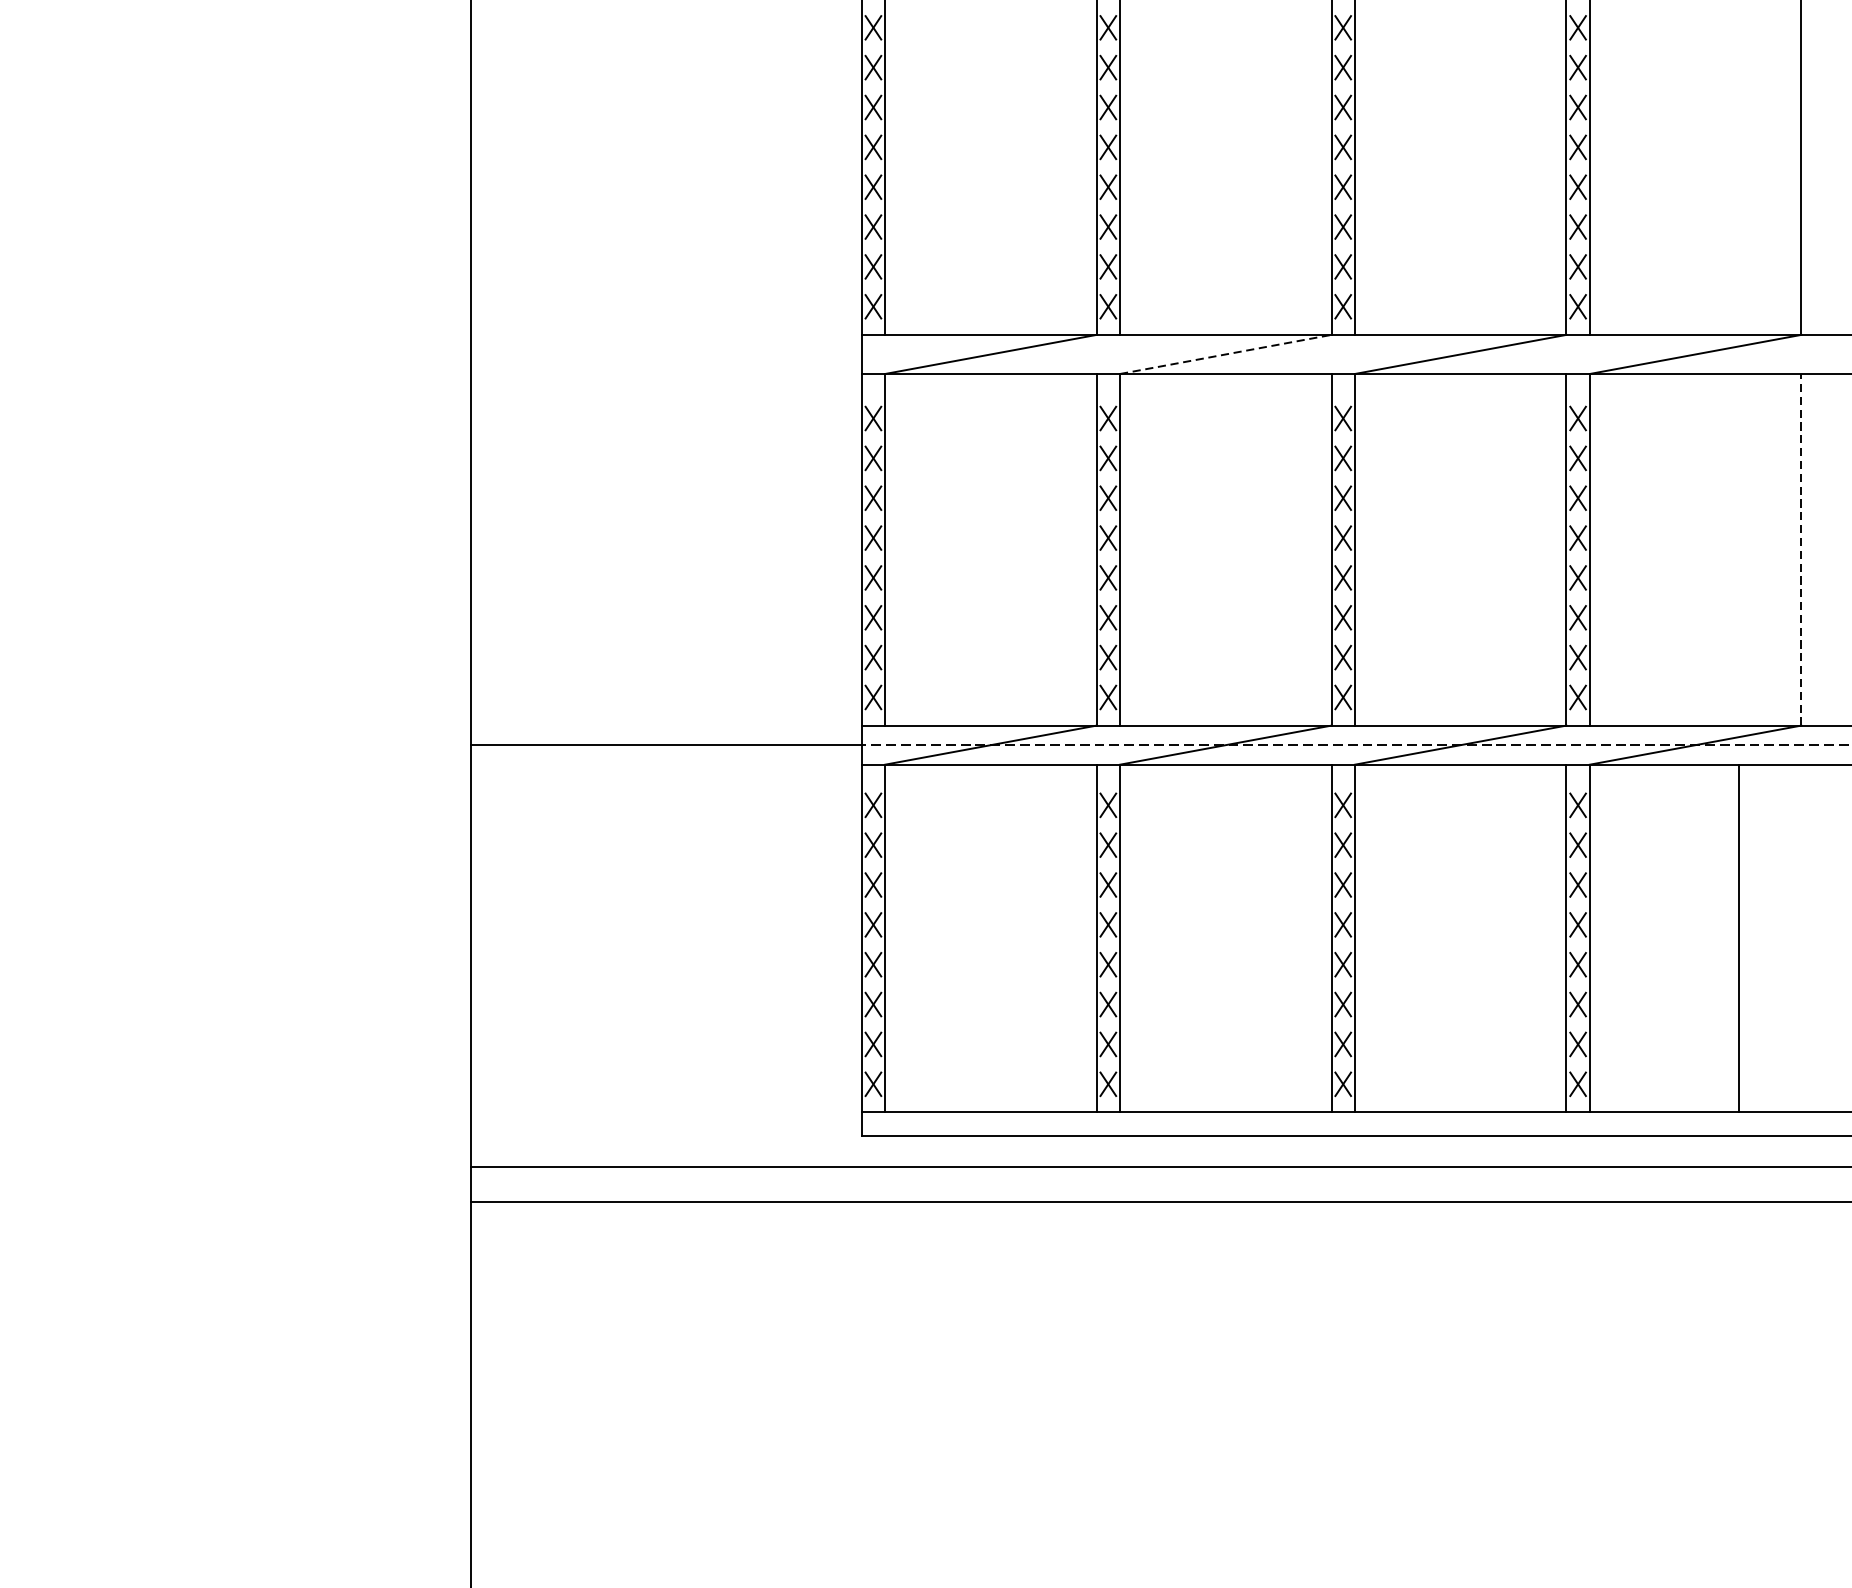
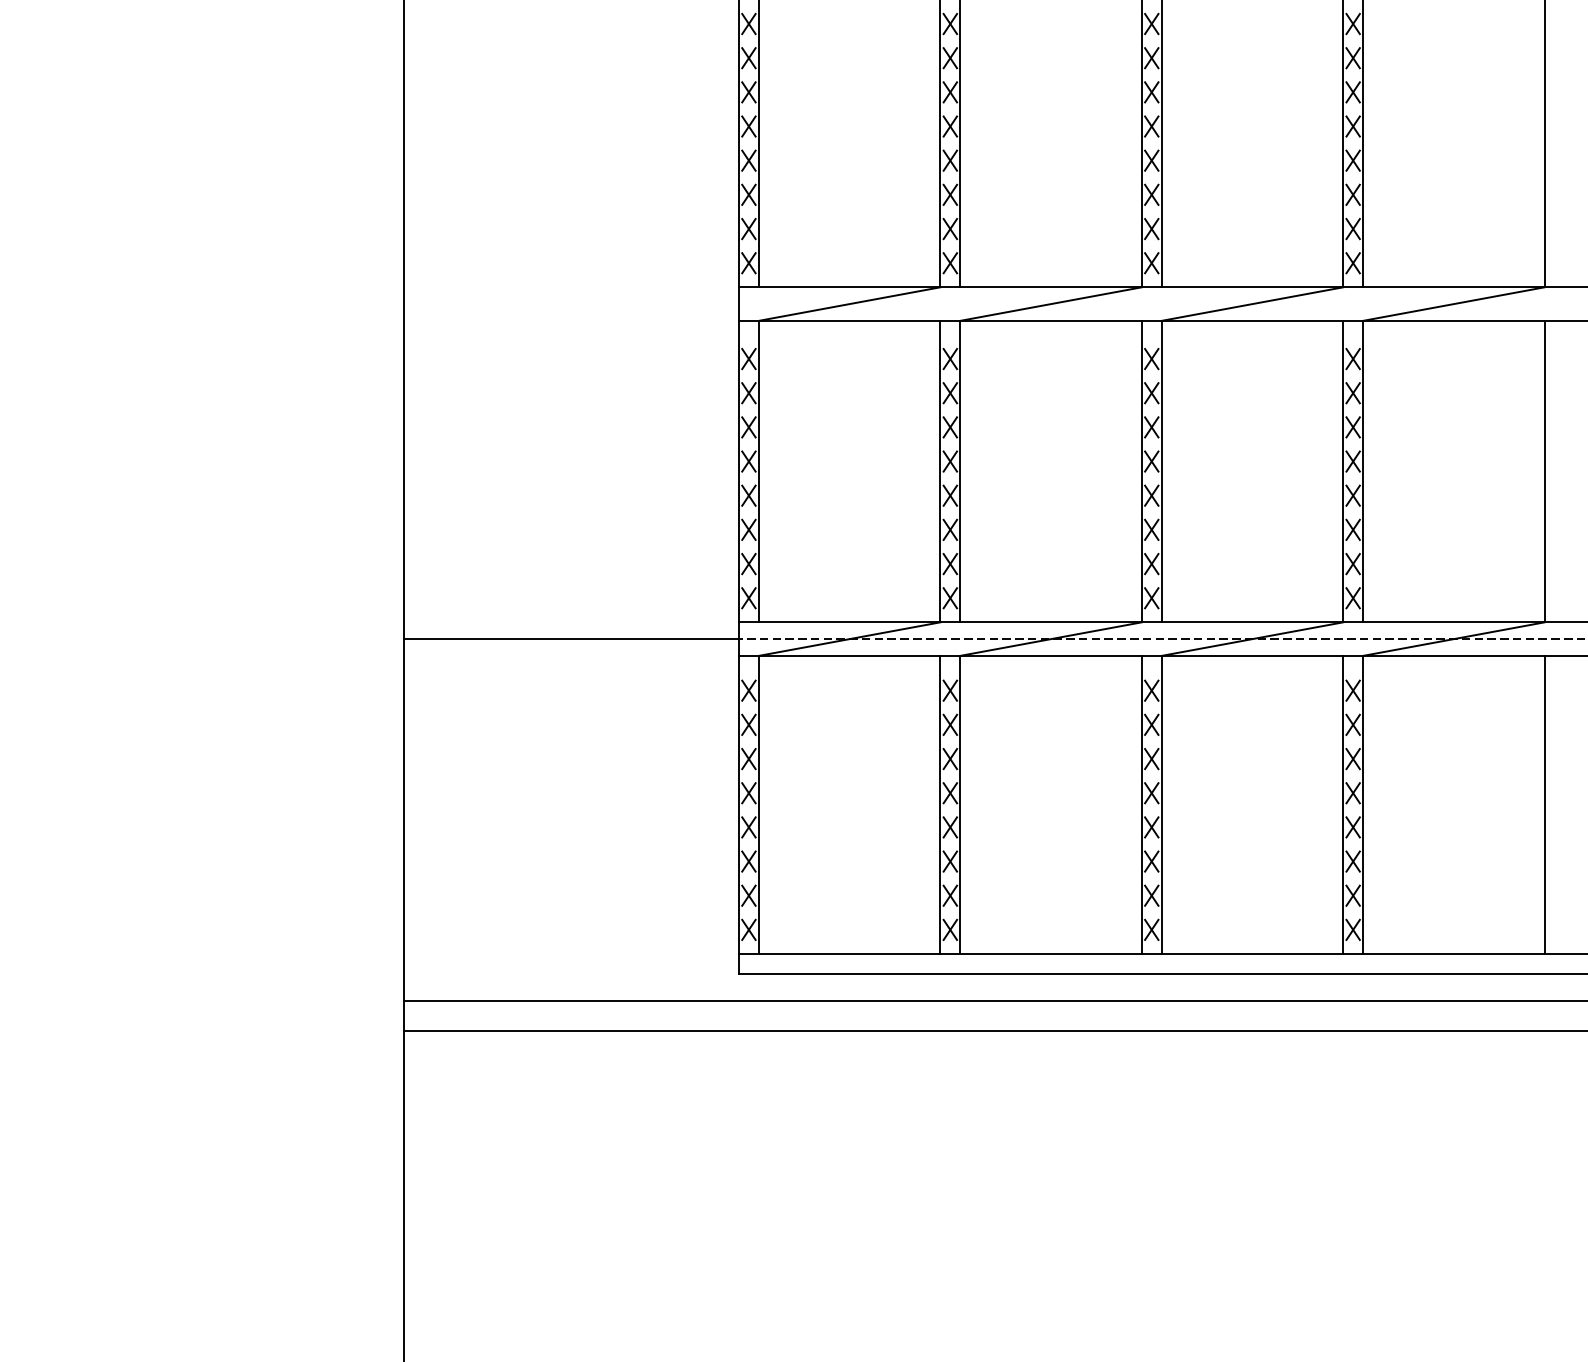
line: (1226, 354) -> (1051, 304), dashed -> solid
line: (1801, 549) -> (1544, 471), dashed -> solid
line: (1739, 938) -> (1544, 804), moved

